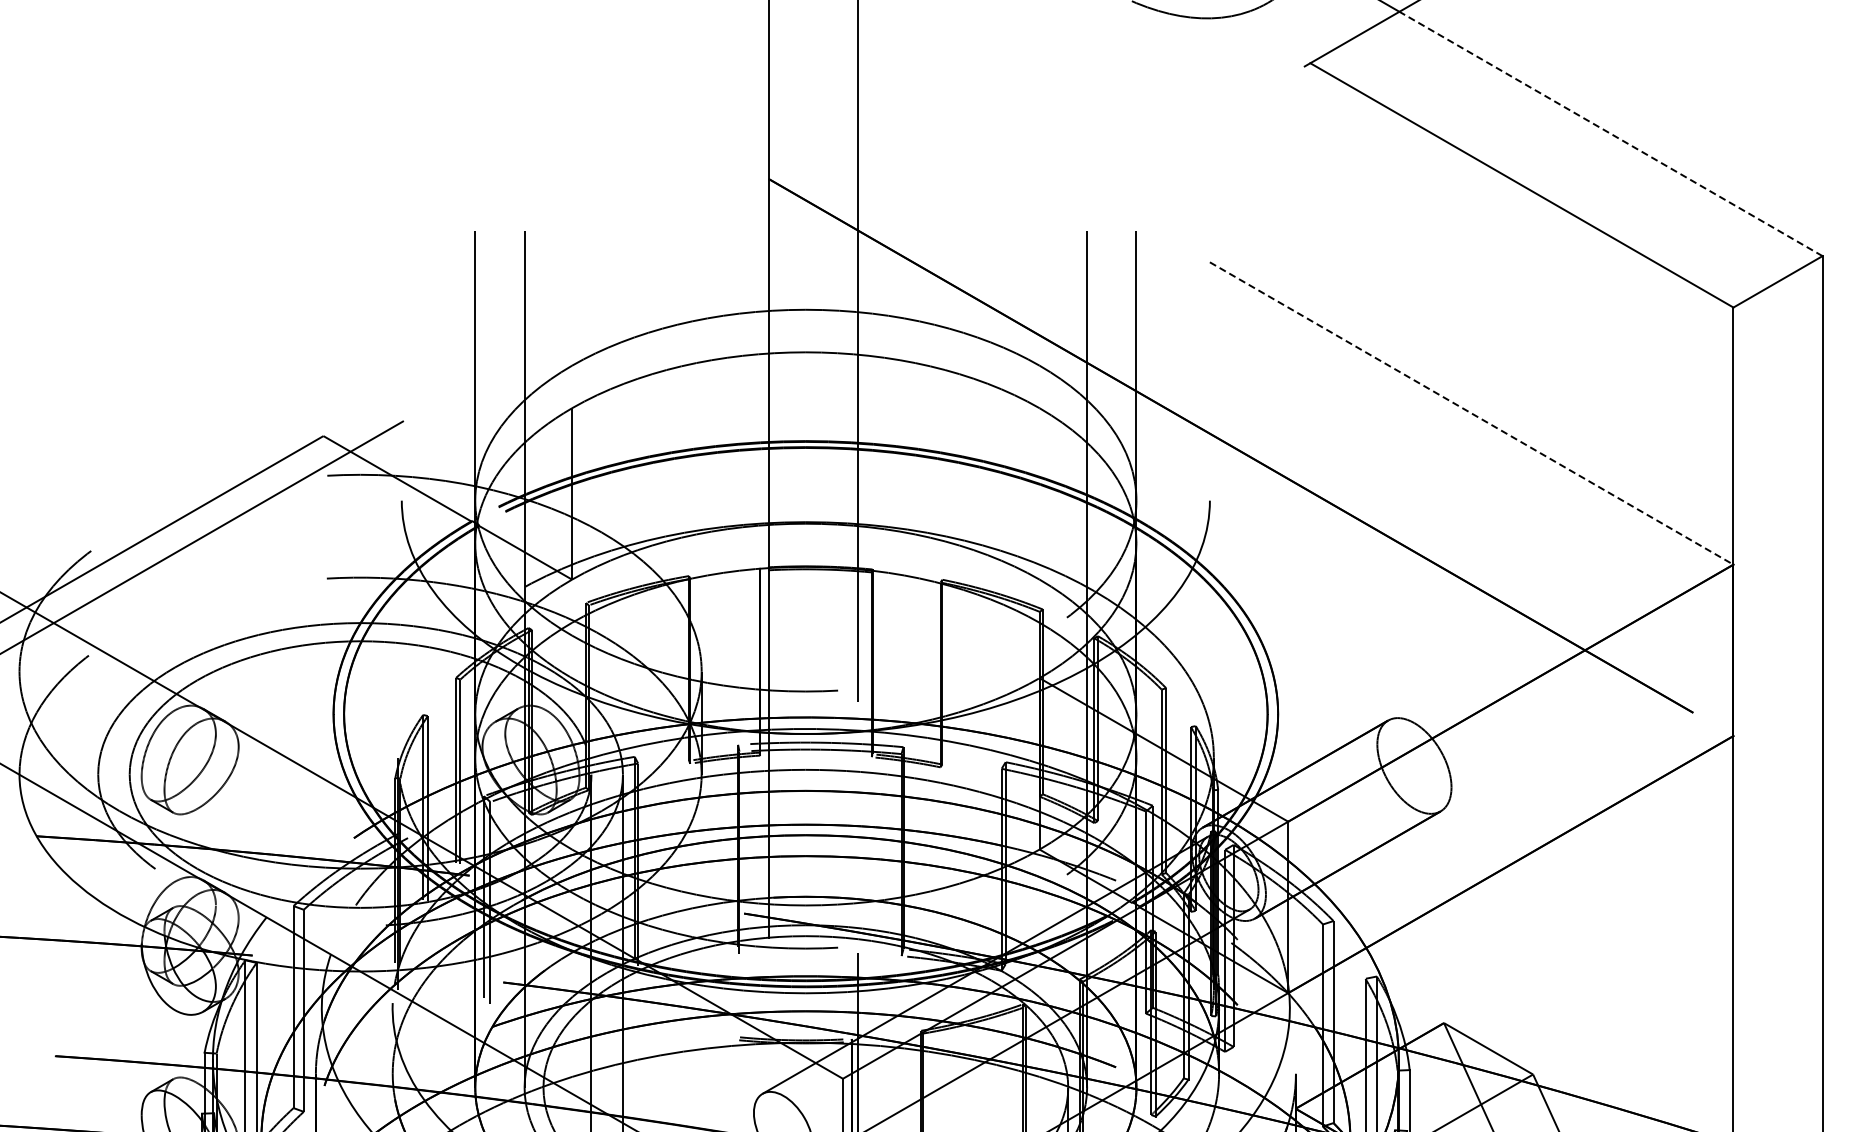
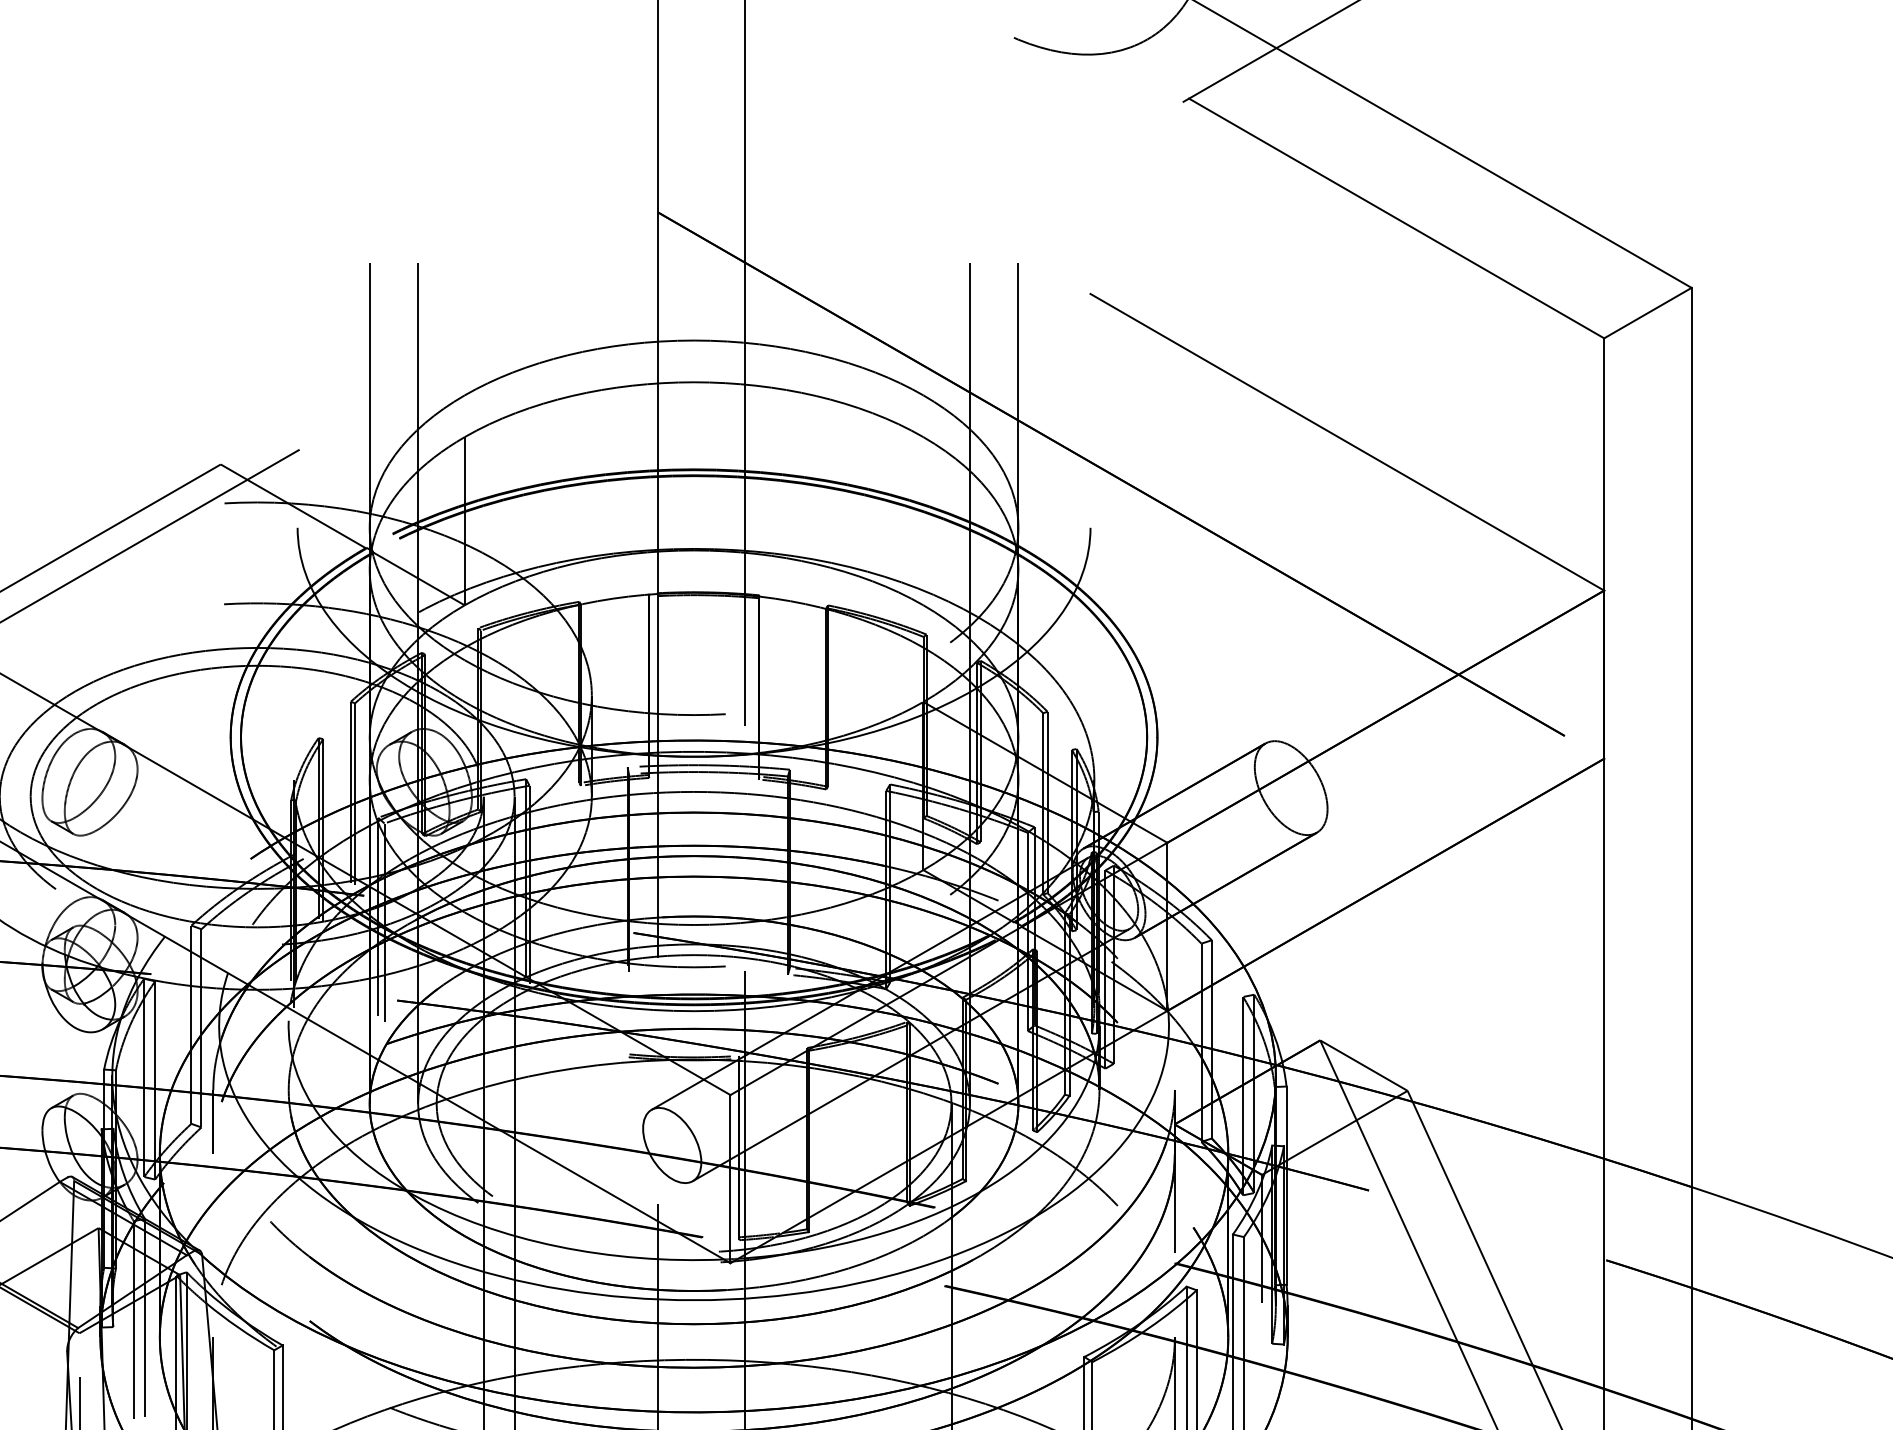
line: (1611, 134) -> (1484, 168), dashed -> solid
line: (1471, 413) -> (1347, 442), dashed -> solid

